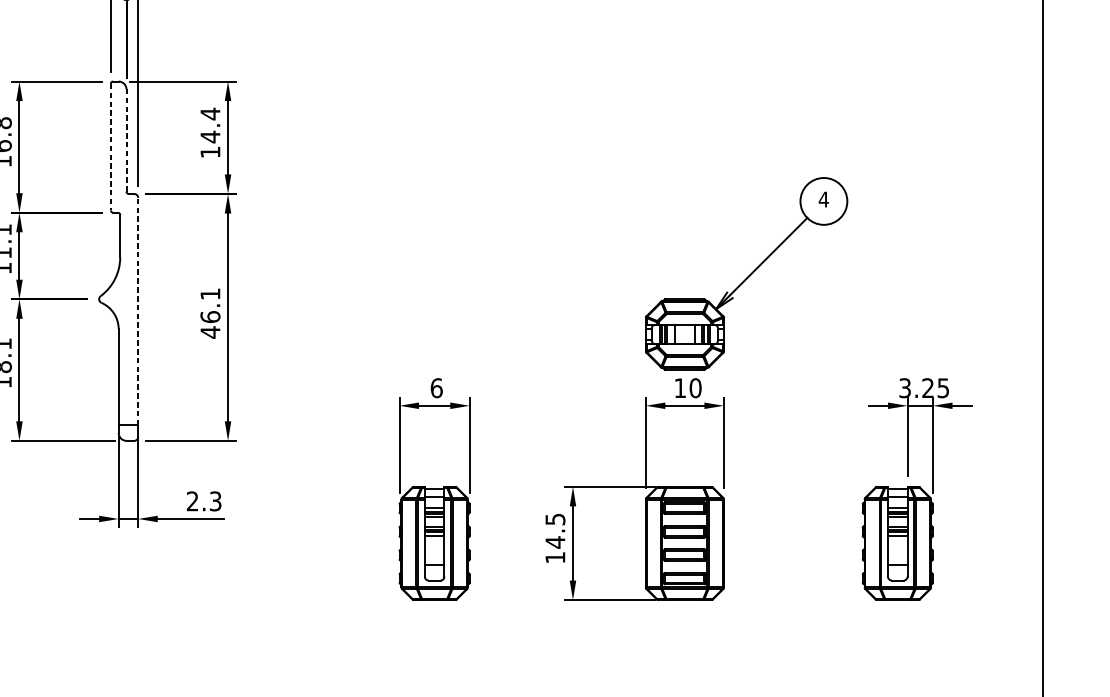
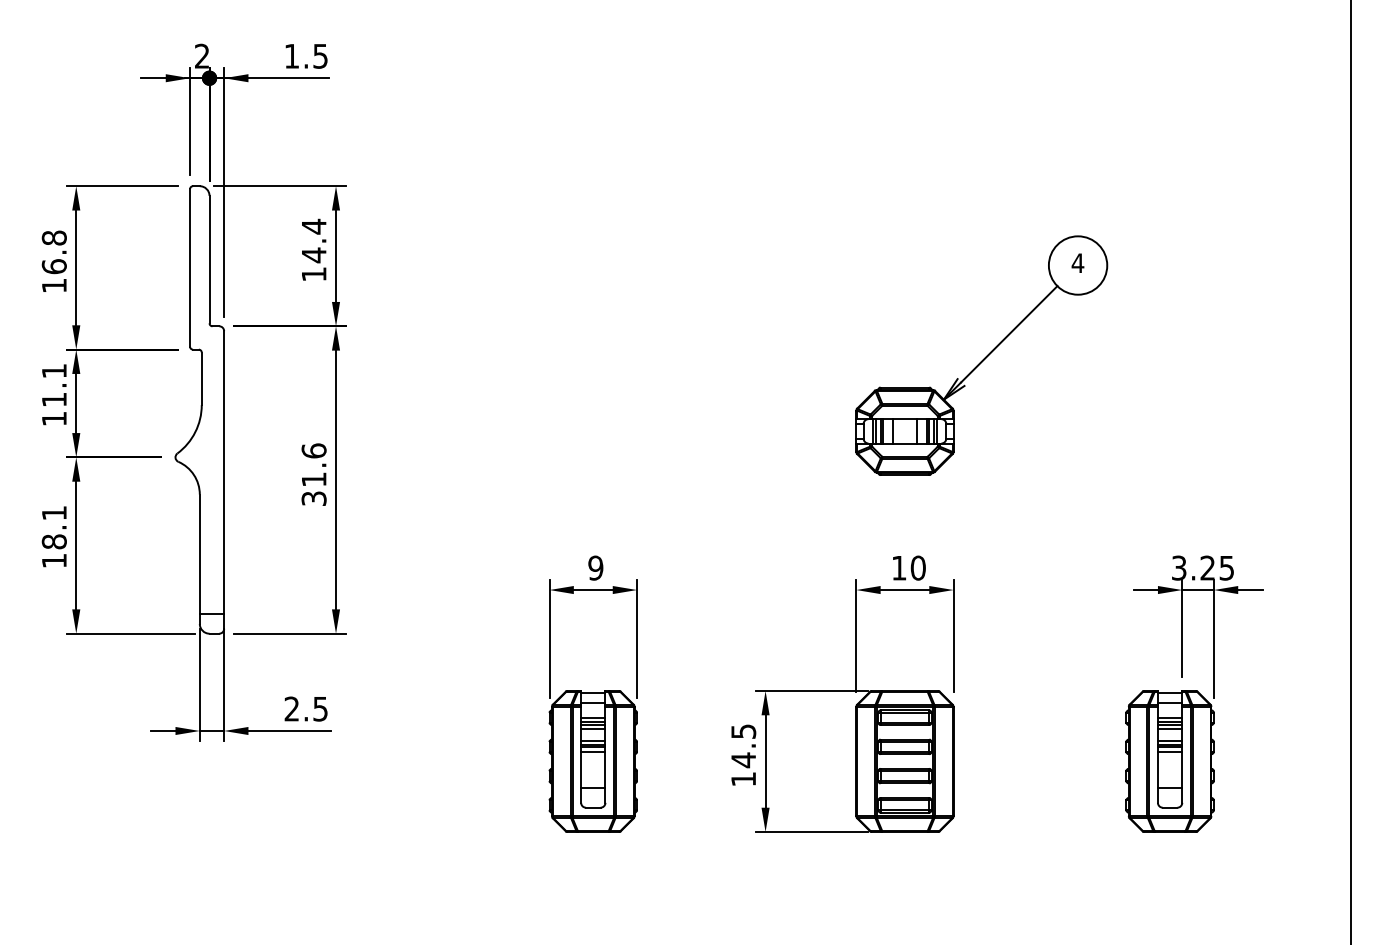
line: (126, 140) -> (209, 259), dashed -> solid
line: (111, 146) -> (190, 267), dashed -> solid
part: (746, 273) -> (981, 355), moved
line: (138, 311) -> (224, 472), dashed -> solid
text: (209, 313) -> (313, 474), 46.1 -> 31.6
text: (436, 387) -> (595, 567), 6 -> 9
text: (215, 500) -> (320, 708), 2.3 -> 2.5

